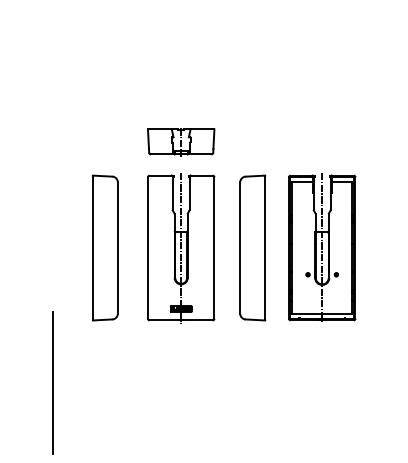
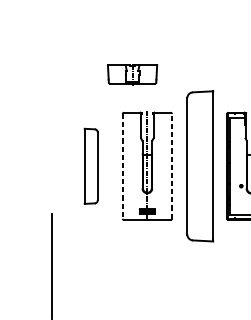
part: (181, 142) -> (132, 74), moved
part: (105, 247) -> (91, 165), size x0.7
part: (252, 247) -> (200, 165), size x1.4
line: (147, 248) -> (122, 166), solid -> dashed
line: (214, 248) -> (172, 166), solid -> dashed

